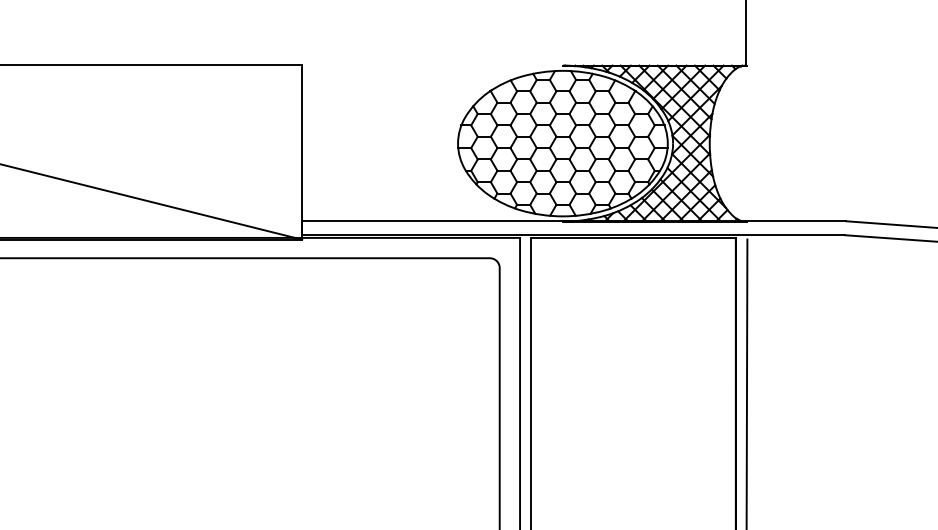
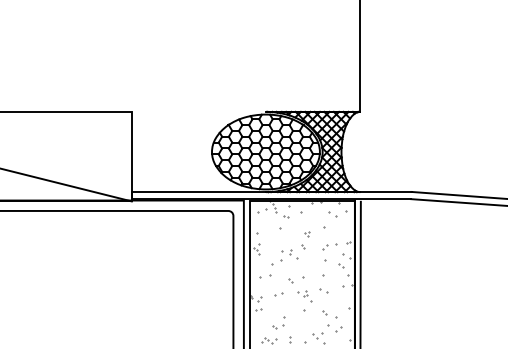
hatch: (632, 375) -> (301, 271), added

